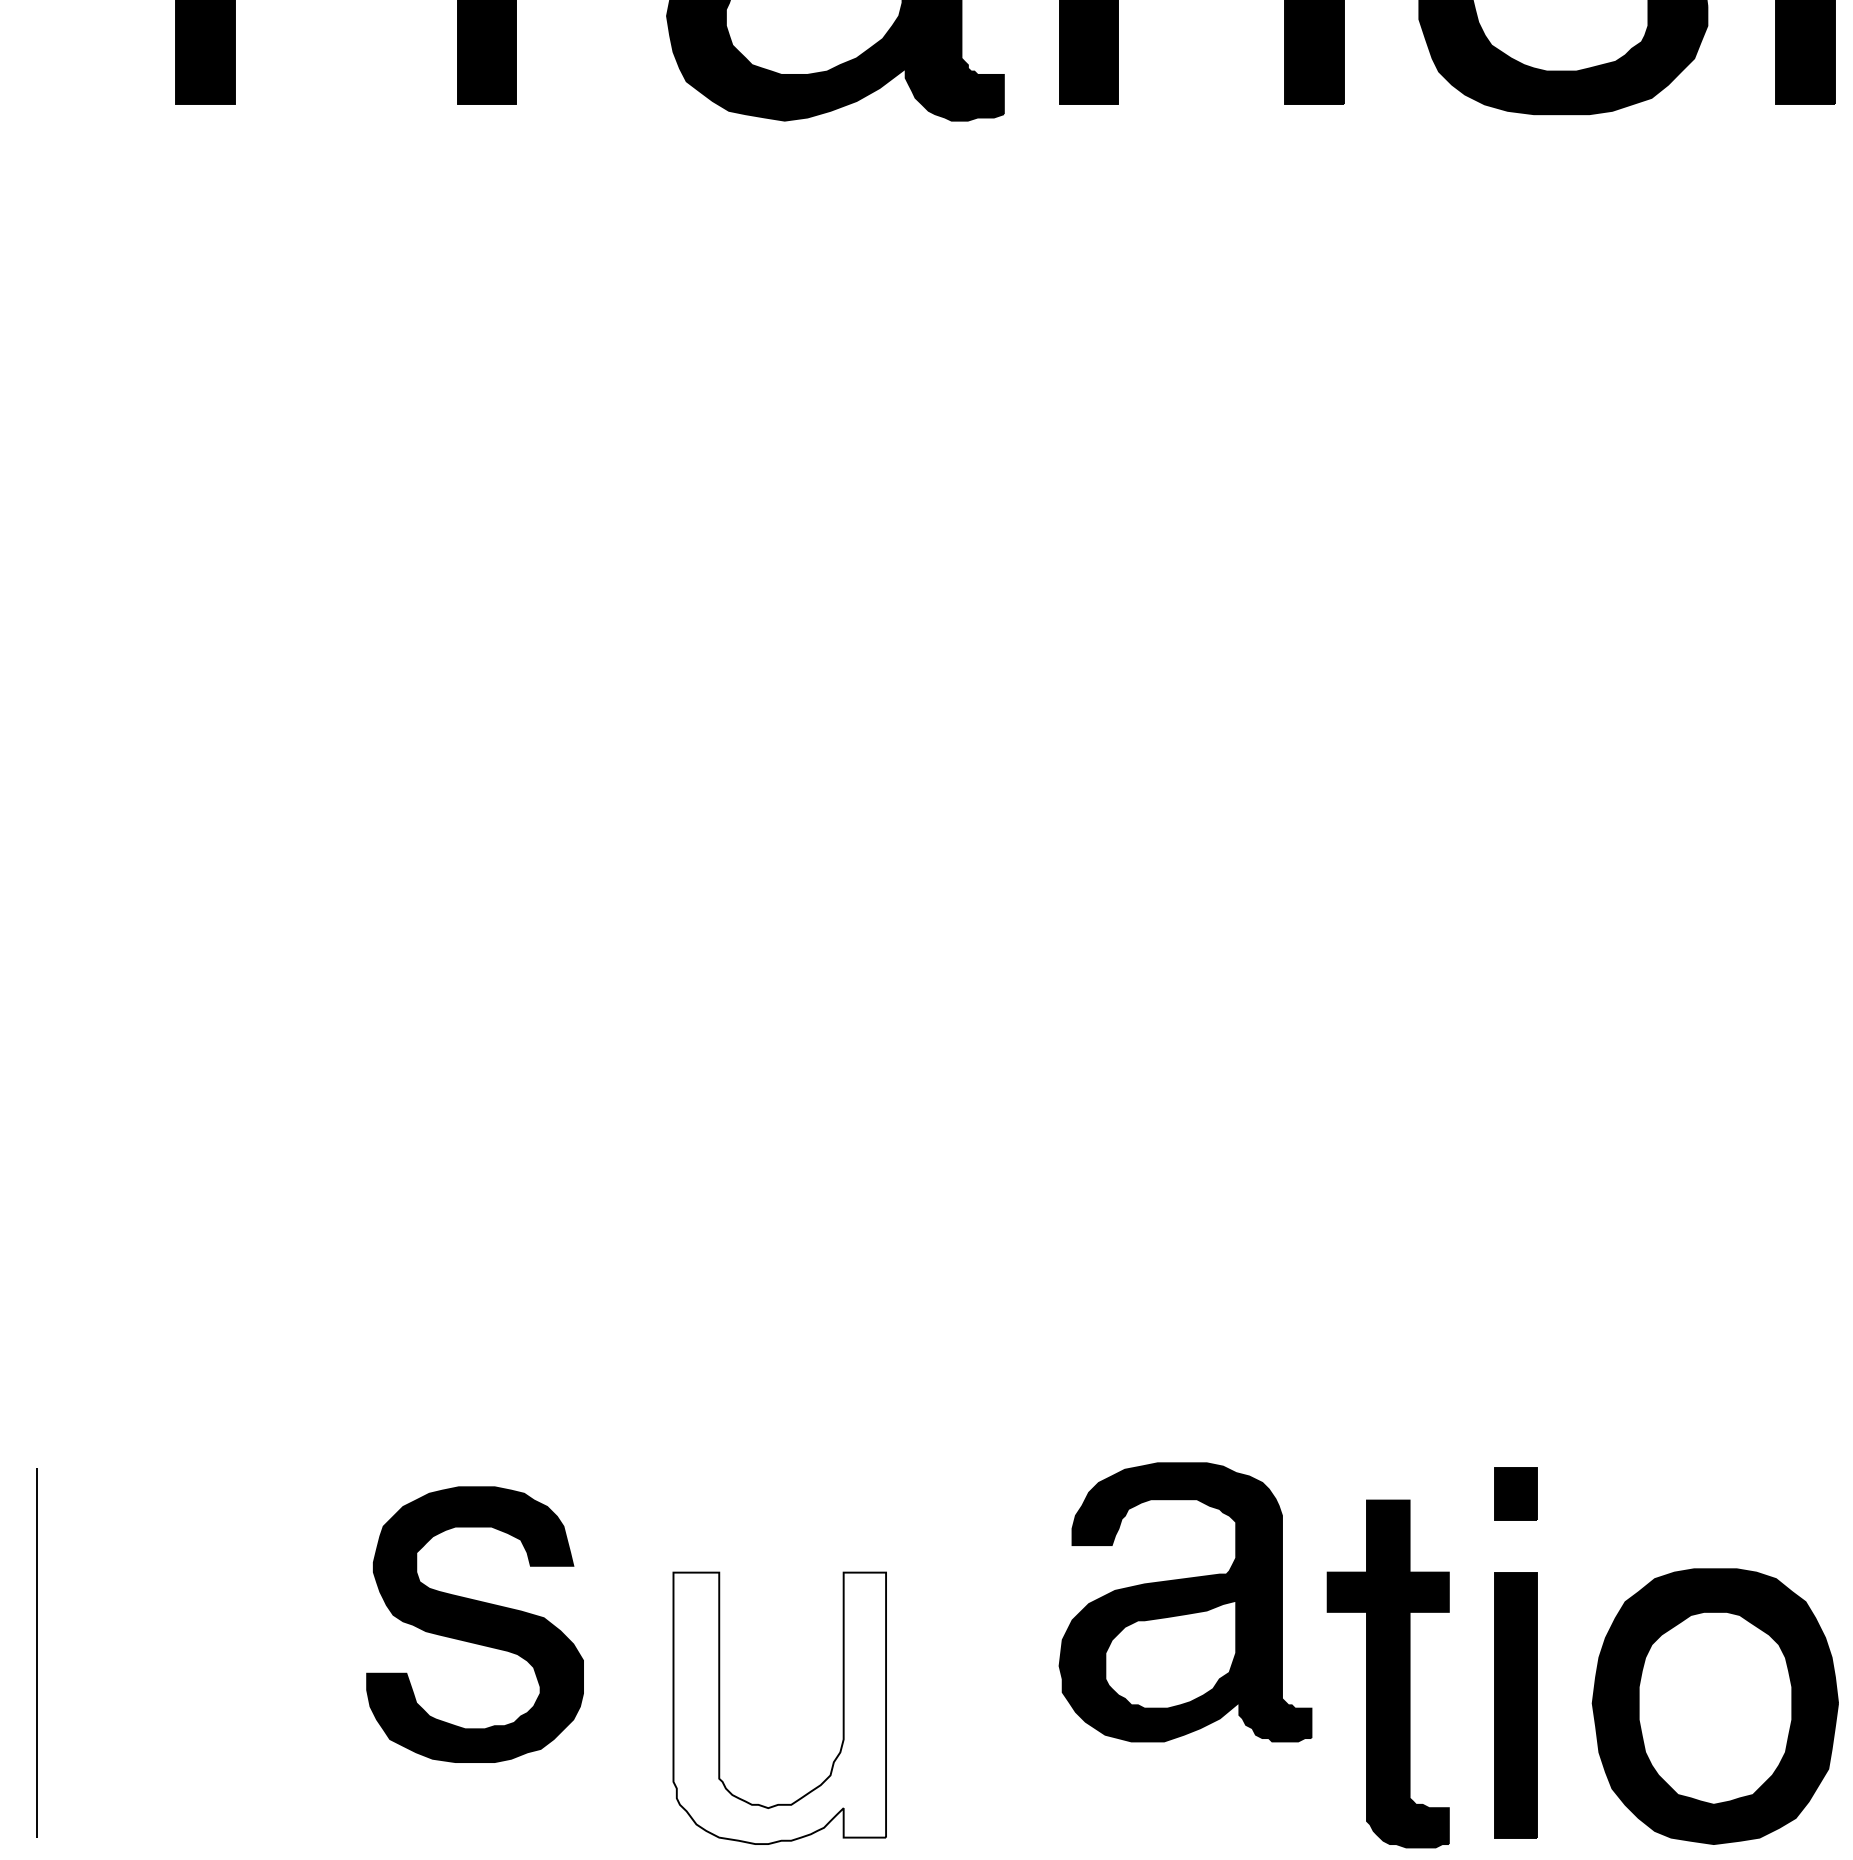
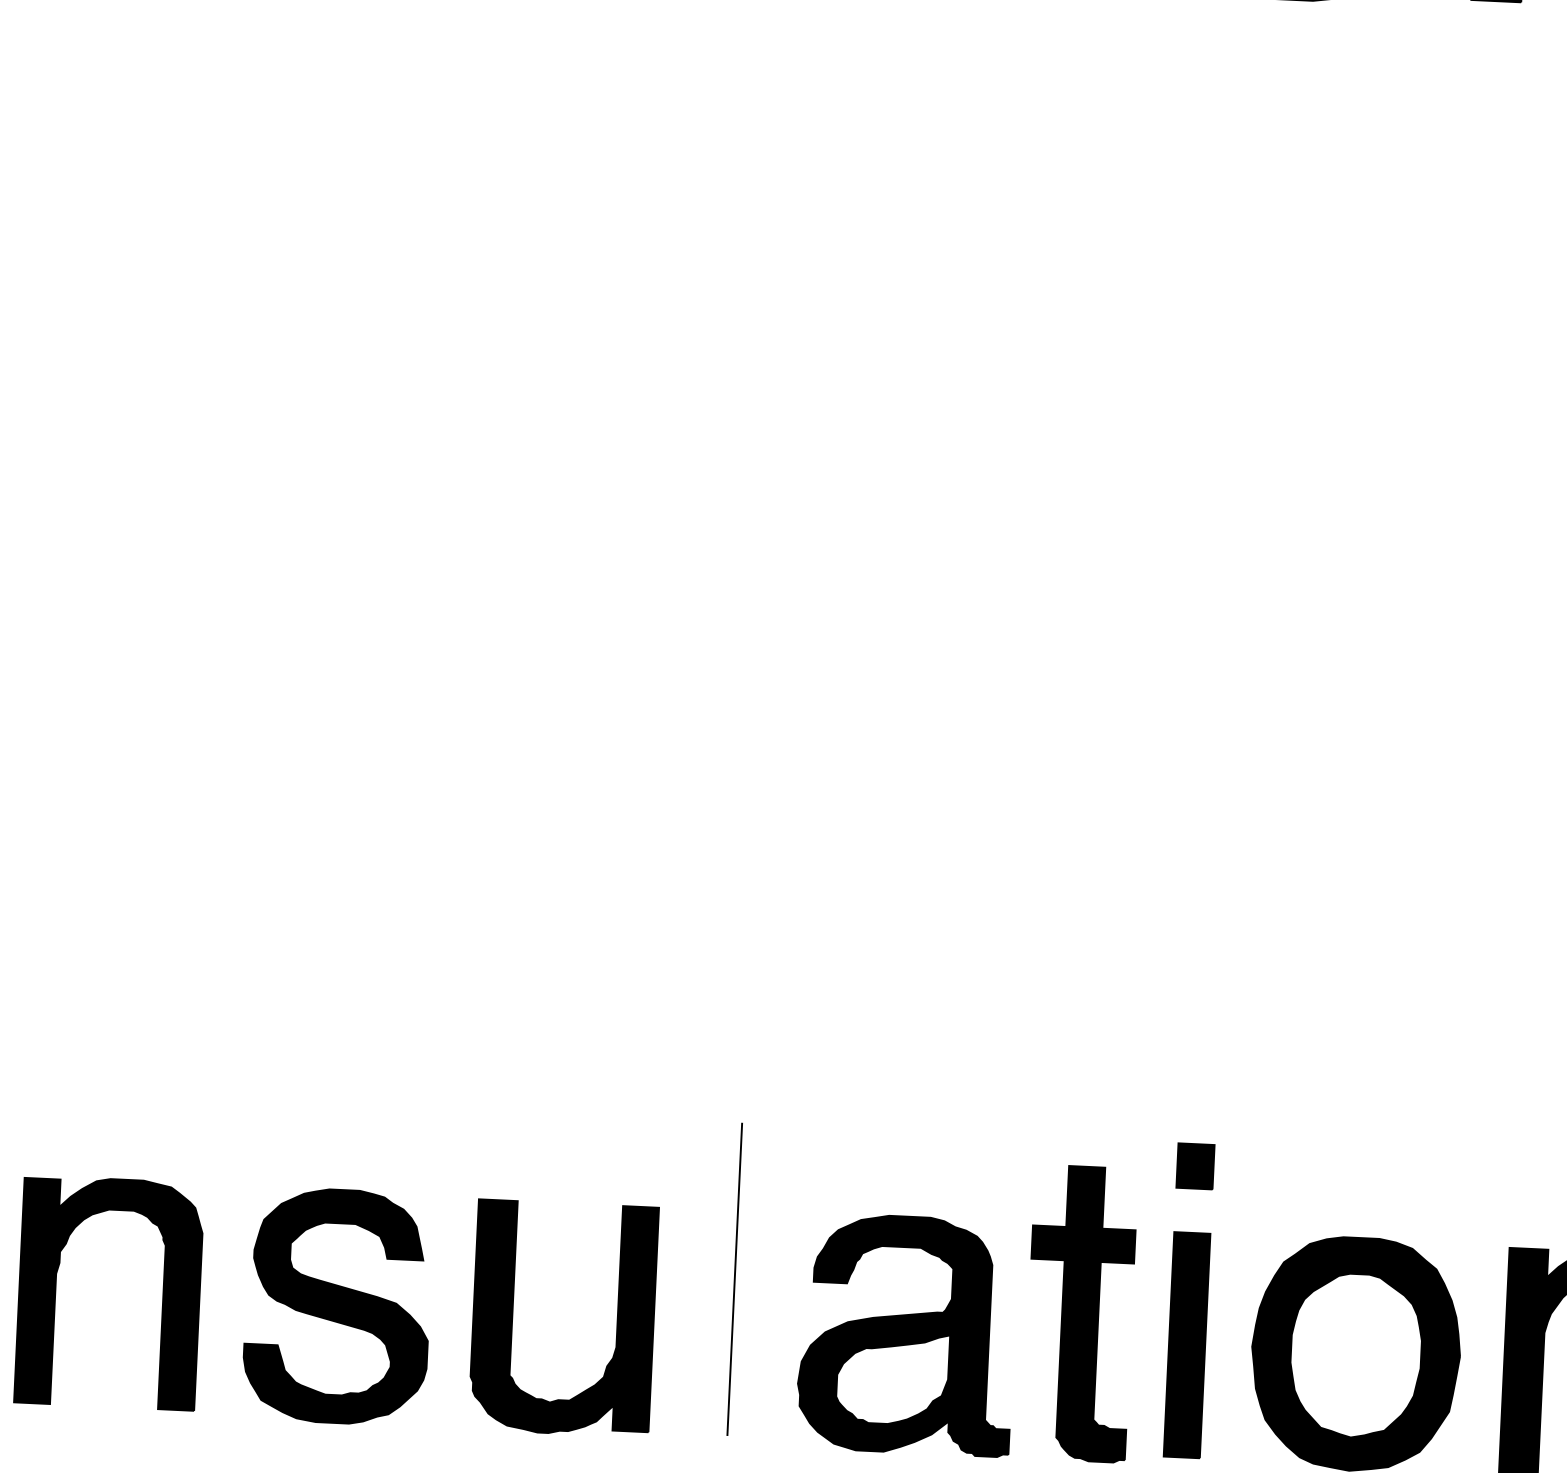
part: (1185, 1602) -> (907, 1334), moved
part: (474, 1624) -> (337, 1306), moved
line: (978, 1652) -> (734, 1279), added
part: (180, 1703) -> (56, 1290), added
fill: (779, 1708) -> (563, 1318), added

